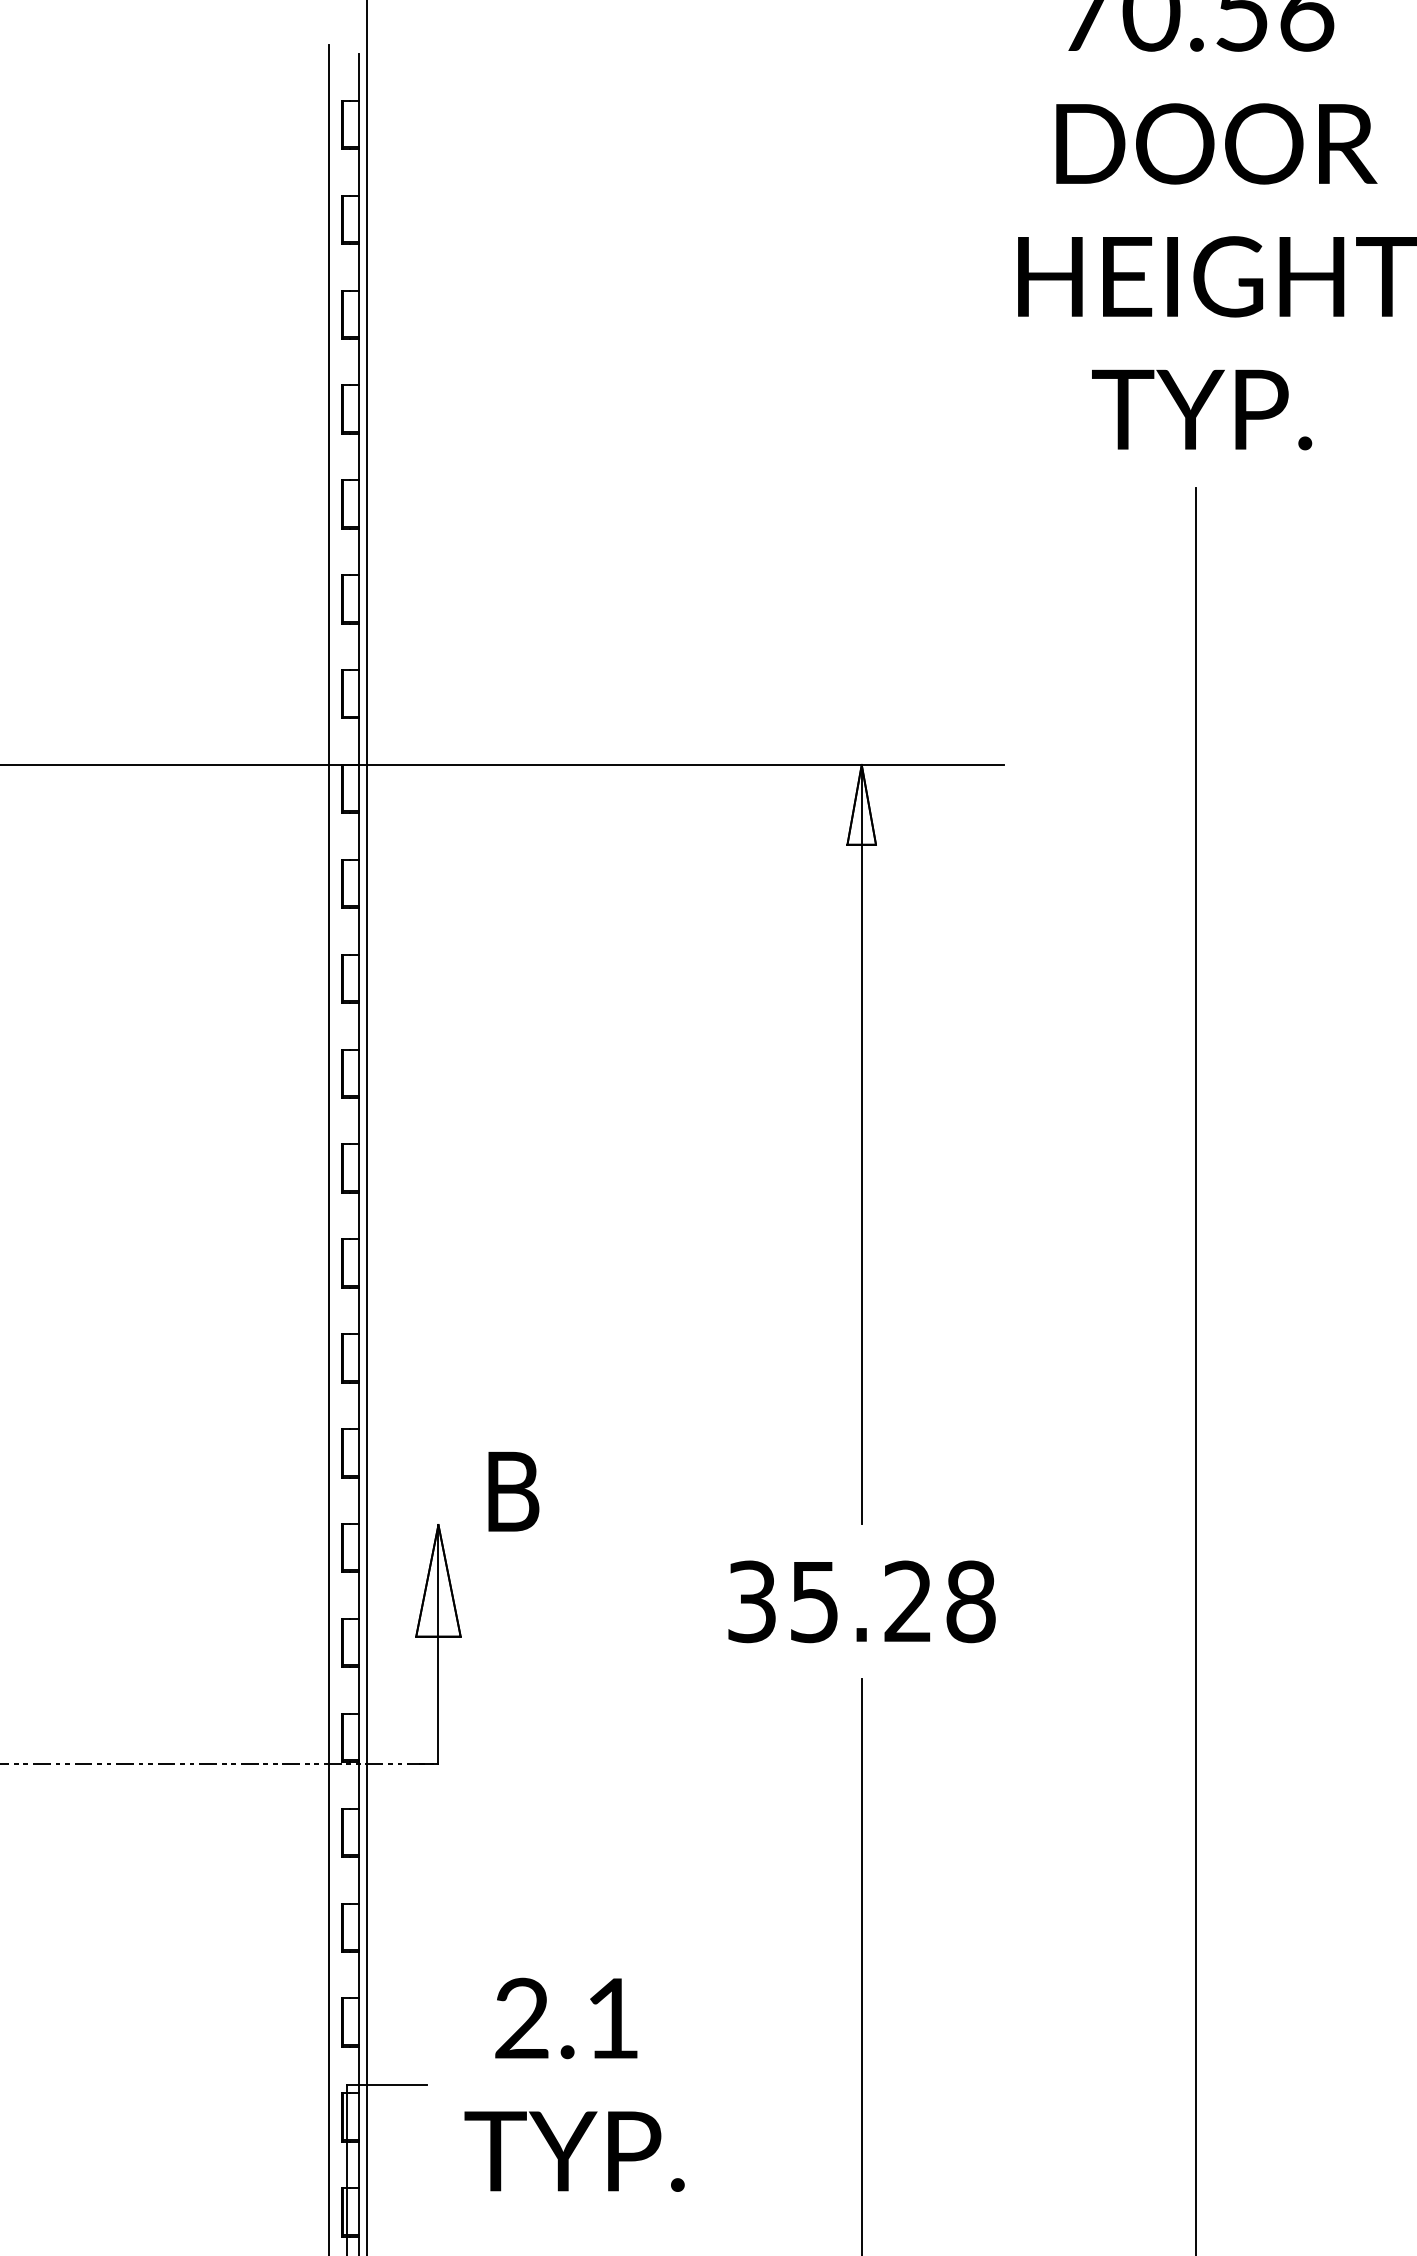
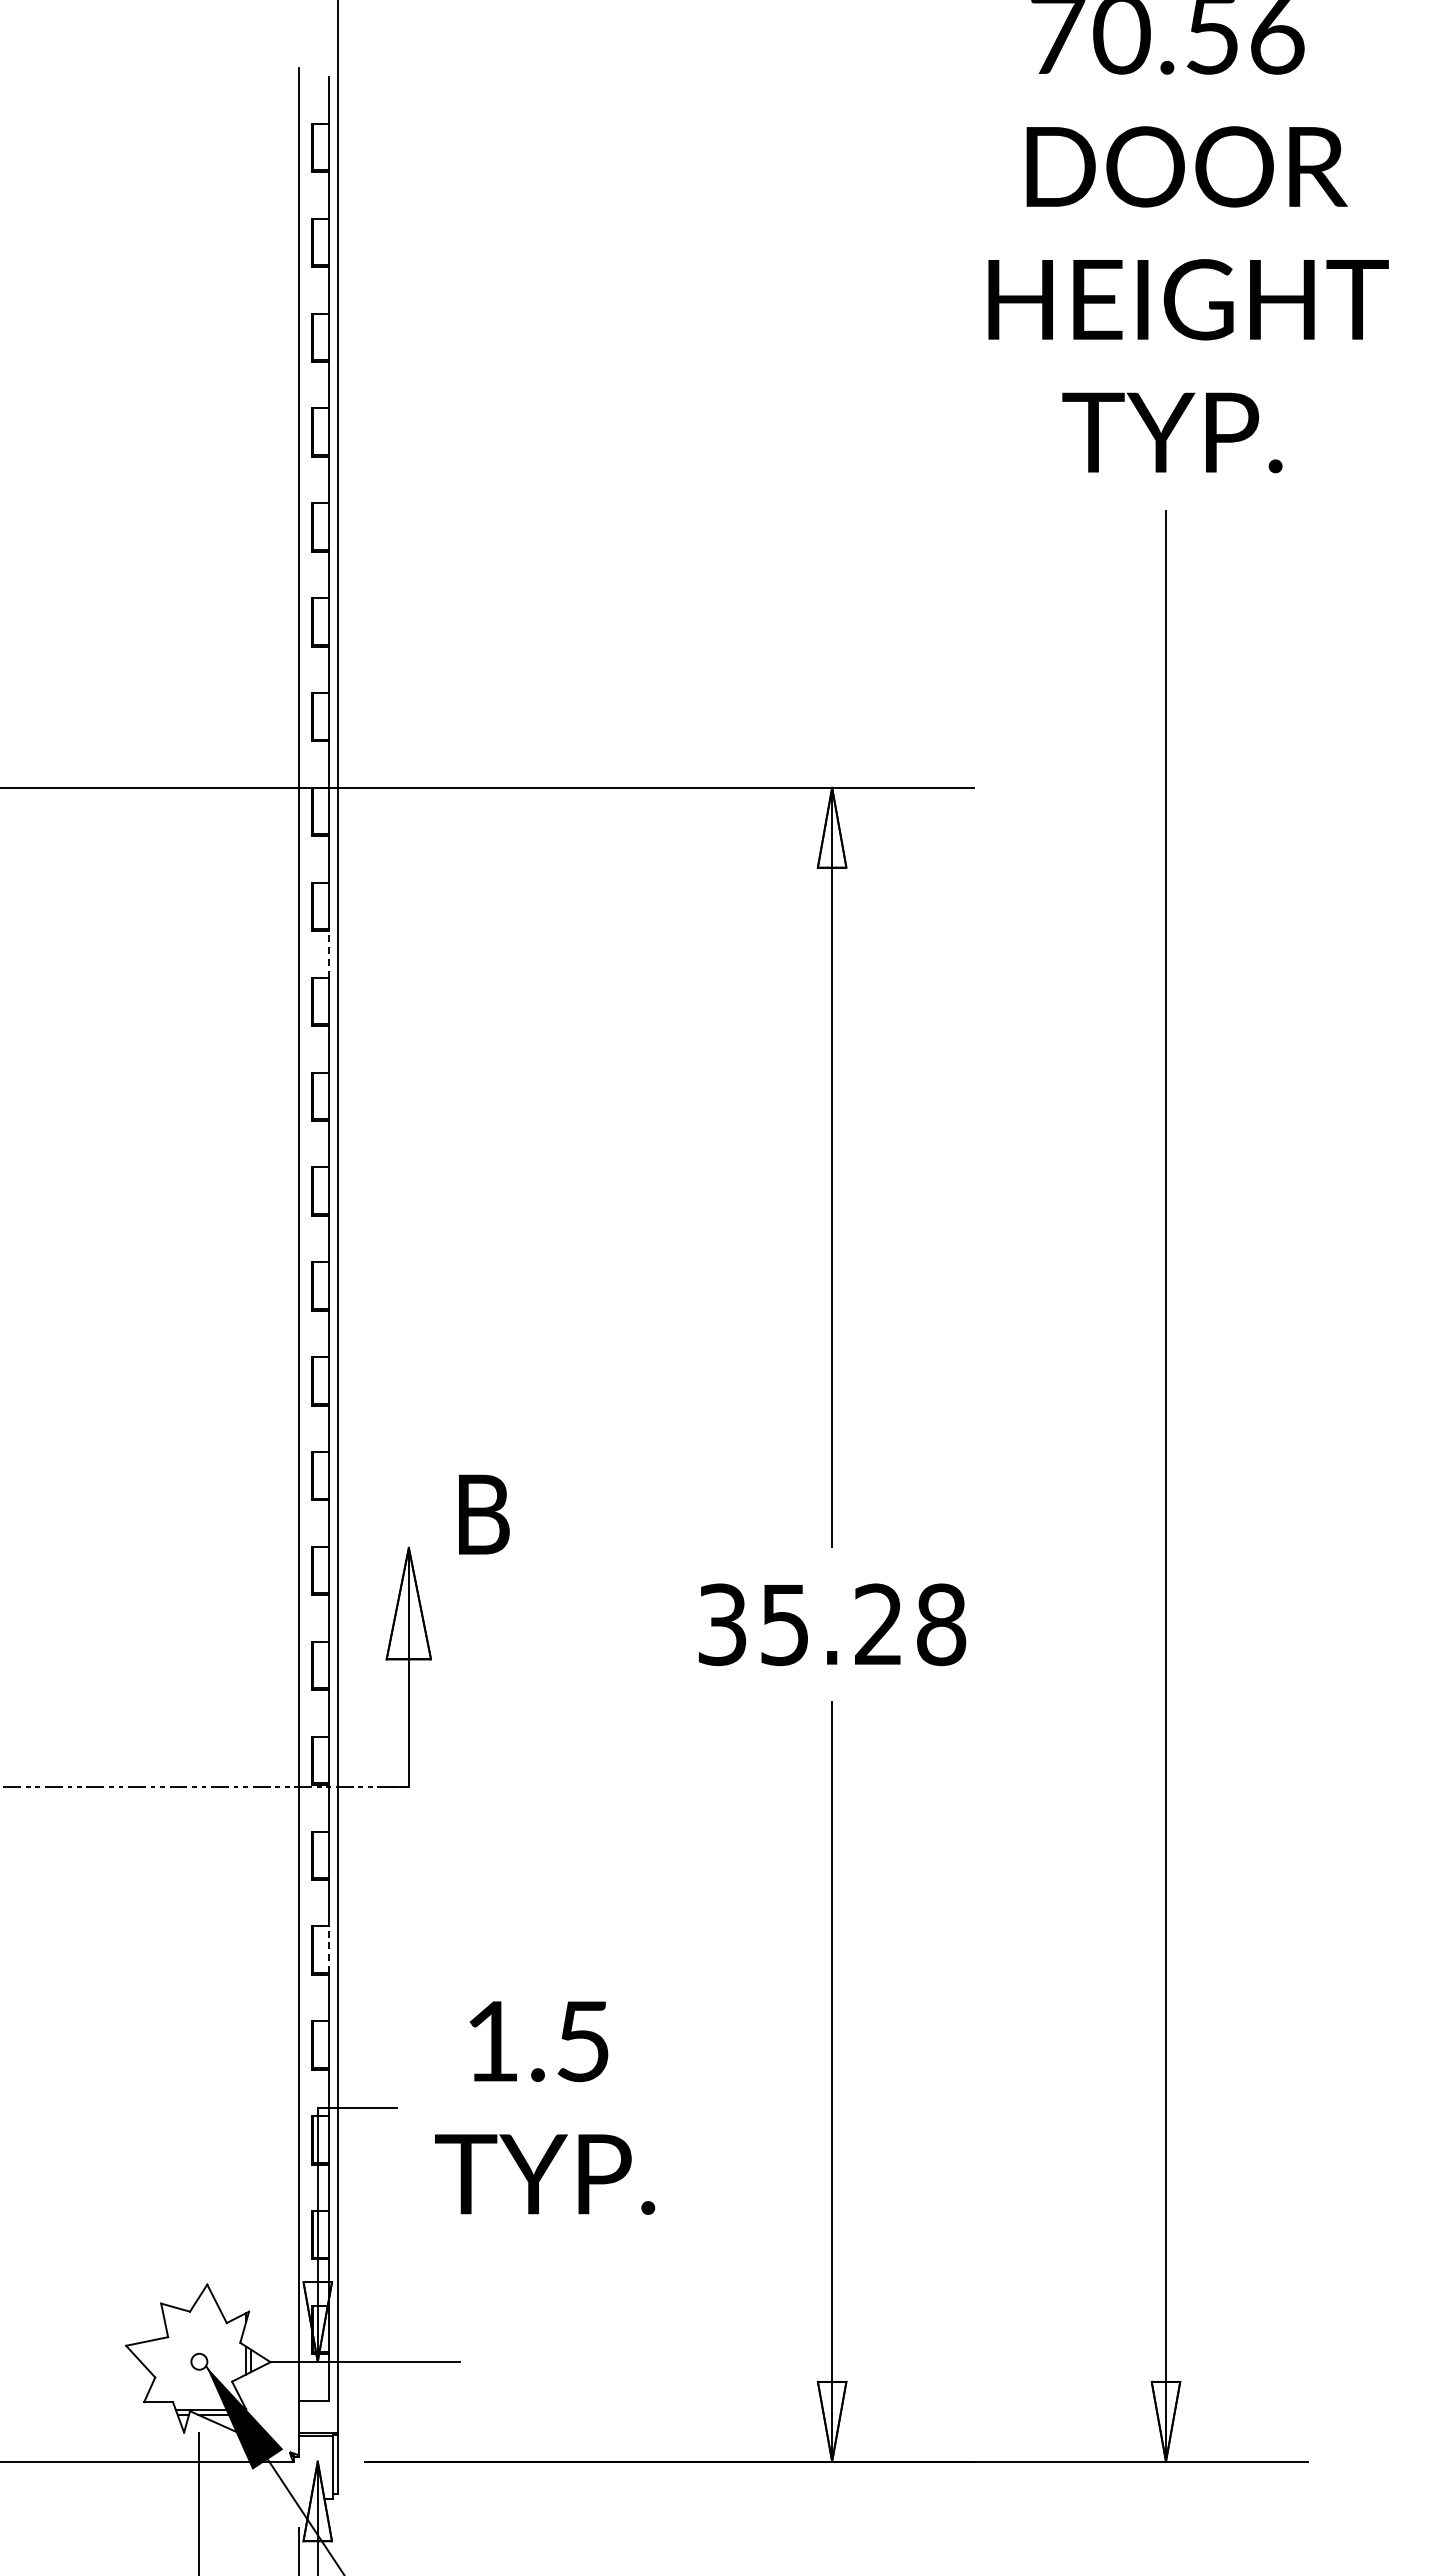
line: (358, 930) -> (328, 953), solid -> dashed
line: (358, 1926) -> (328, 1949), solid -> dashed
text: (566, 2018) -> (536, 2041), 2.1 -> 1.5

